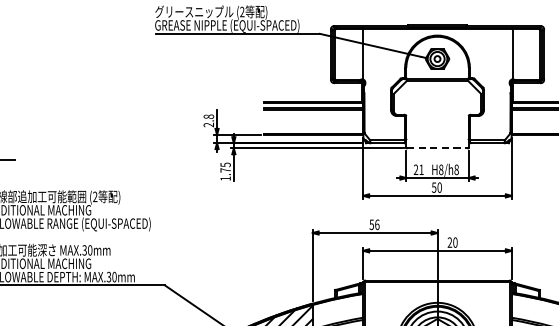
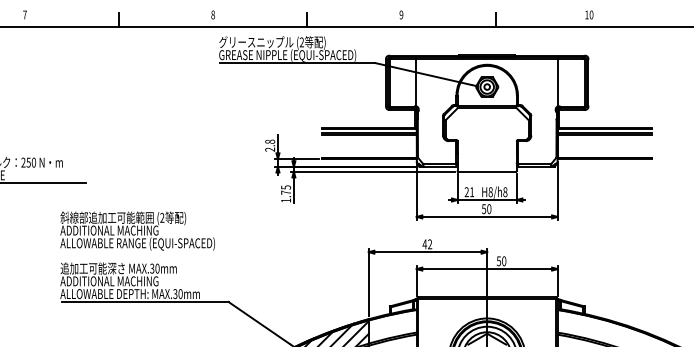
line: (437, 148) -> (487, 171), dashed -> solid
text: (374, 224) -> (427, 244), 56 -> 42
text: (450, 242) -> (499, 261), 20 -> 50

